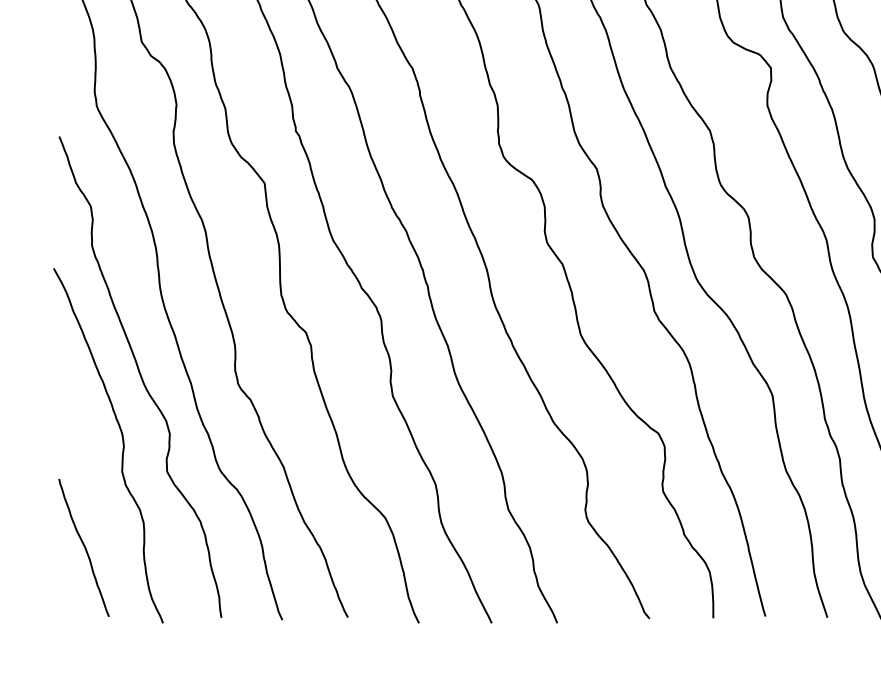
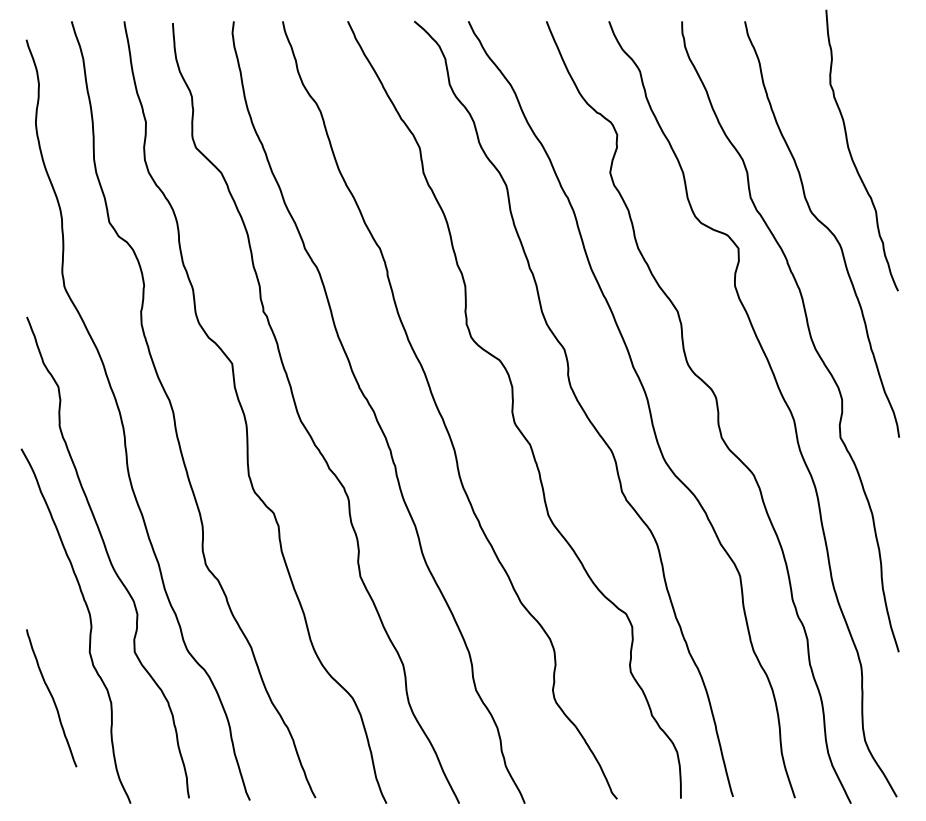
curve: (83, 547) -> (51, 697), moved

